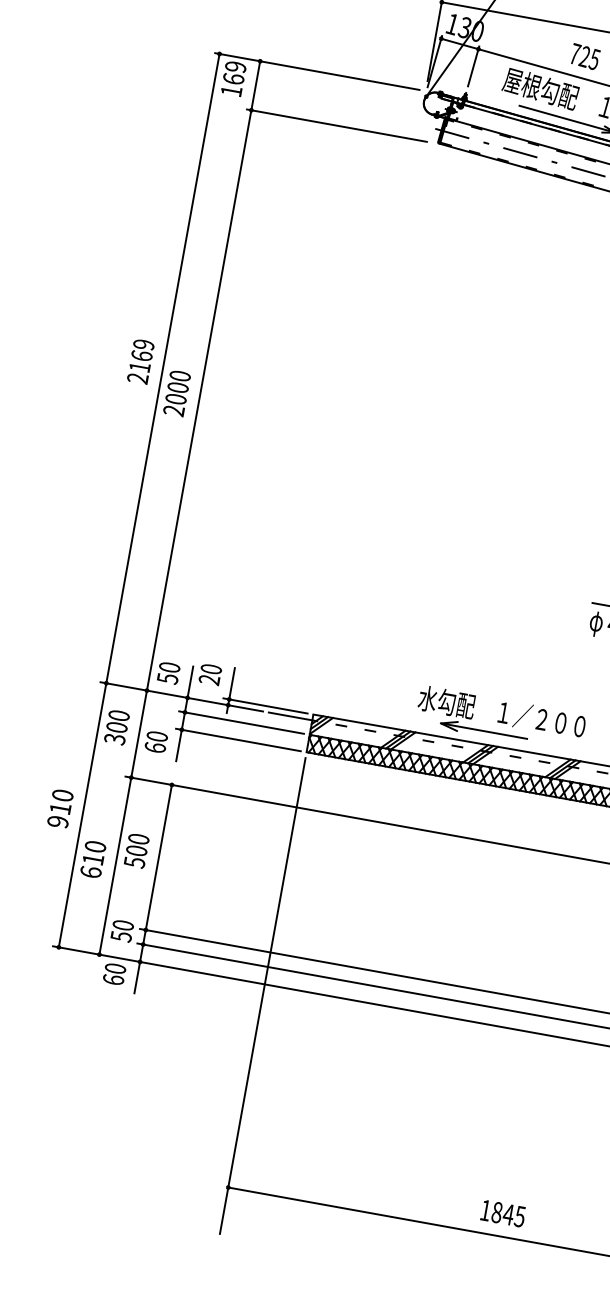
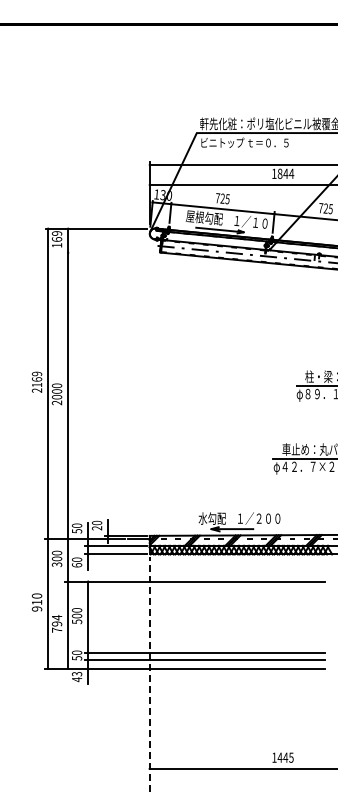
line: (337, 124) -> (110, 252), removed
text: (92, 858) -> (56, 623), 610 -> 794
text: (113, 973) -> (76, 676), 60 -> 43
line: (262, 995) -> (149, 674), solid -> dashed
text: (496, 1211) -> (279, 757), 1845 -> 1445

